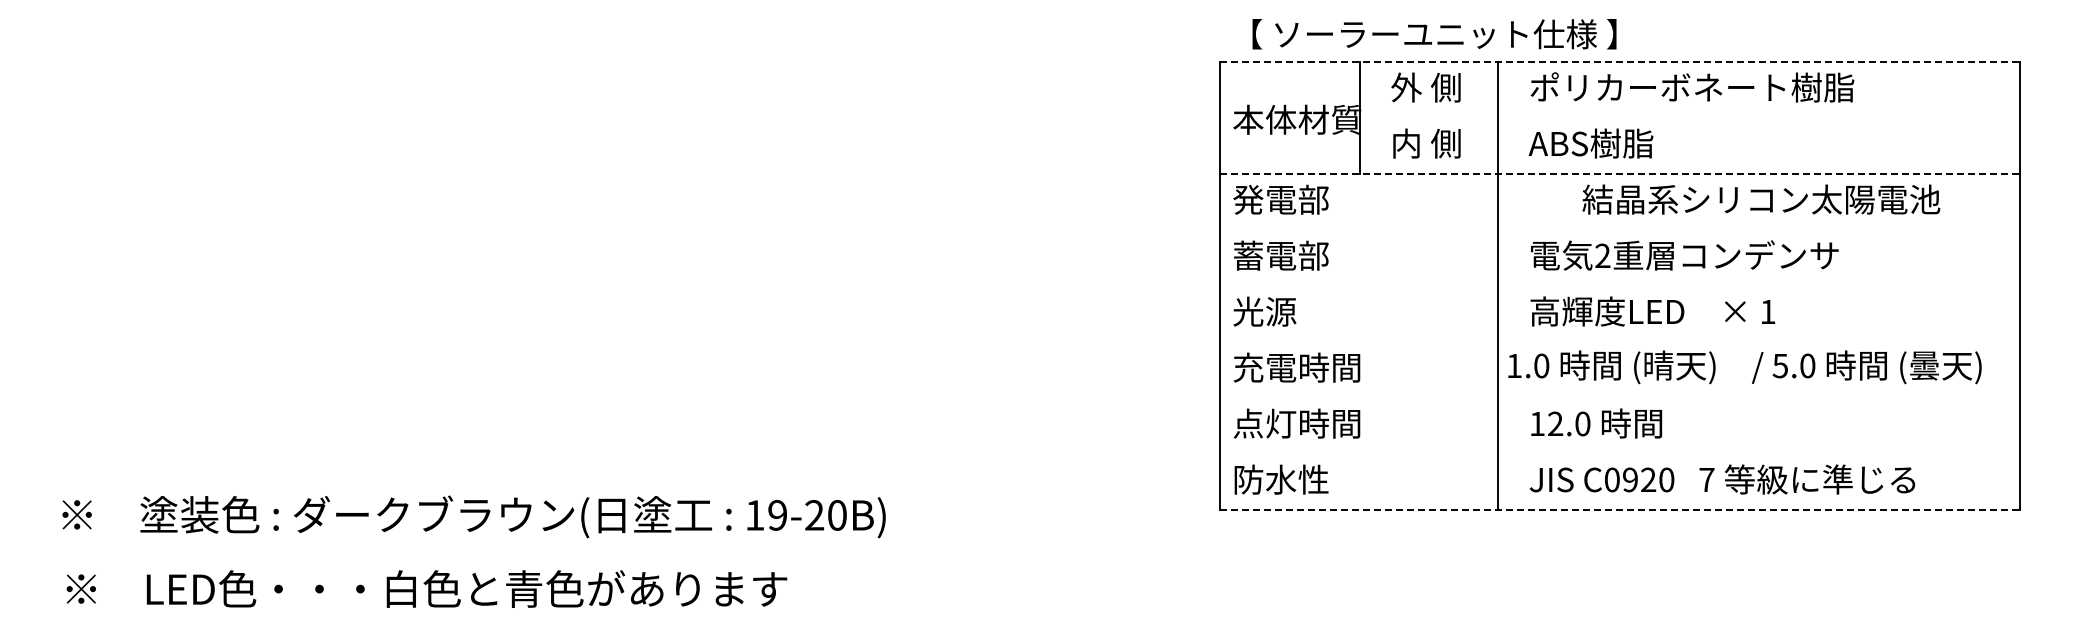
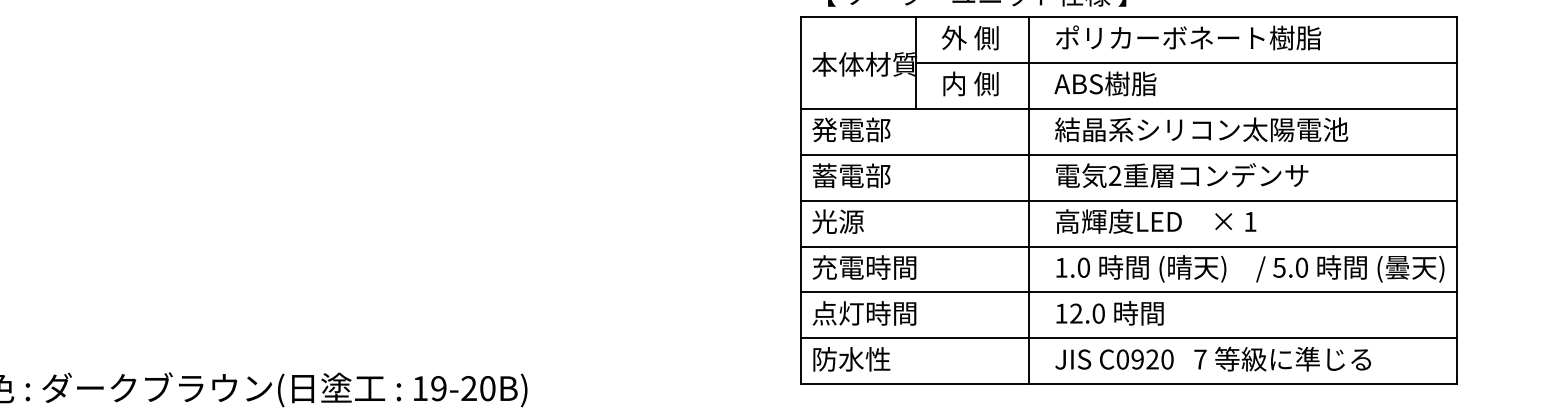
line: (1619, 62) -> (1128, 17), dashed -> solid
line: (1689, 118) -> (1186, 63), added
line: (1619, 174) -> (1128, 109), dashed -> solid
text: (1761, 199) -> (1201, 129), moved
line: (1619, 230) -> (1128, 155), added
line: (1619, 286) -> (1128, 201), added
line: (1619, 342) -> (1128, 246), added
text: (1744, 367) -> (1250, 269), moved
line: (1619, 398) -> (1128, 292), added
line: (1619, 454) -> (1128, 338), added
line: (1619, 510) -> (1128, 384), dashed -> solid

